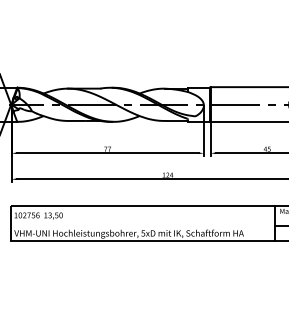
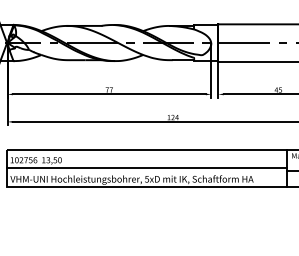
line: (142, 223) -> (146, 168), added

